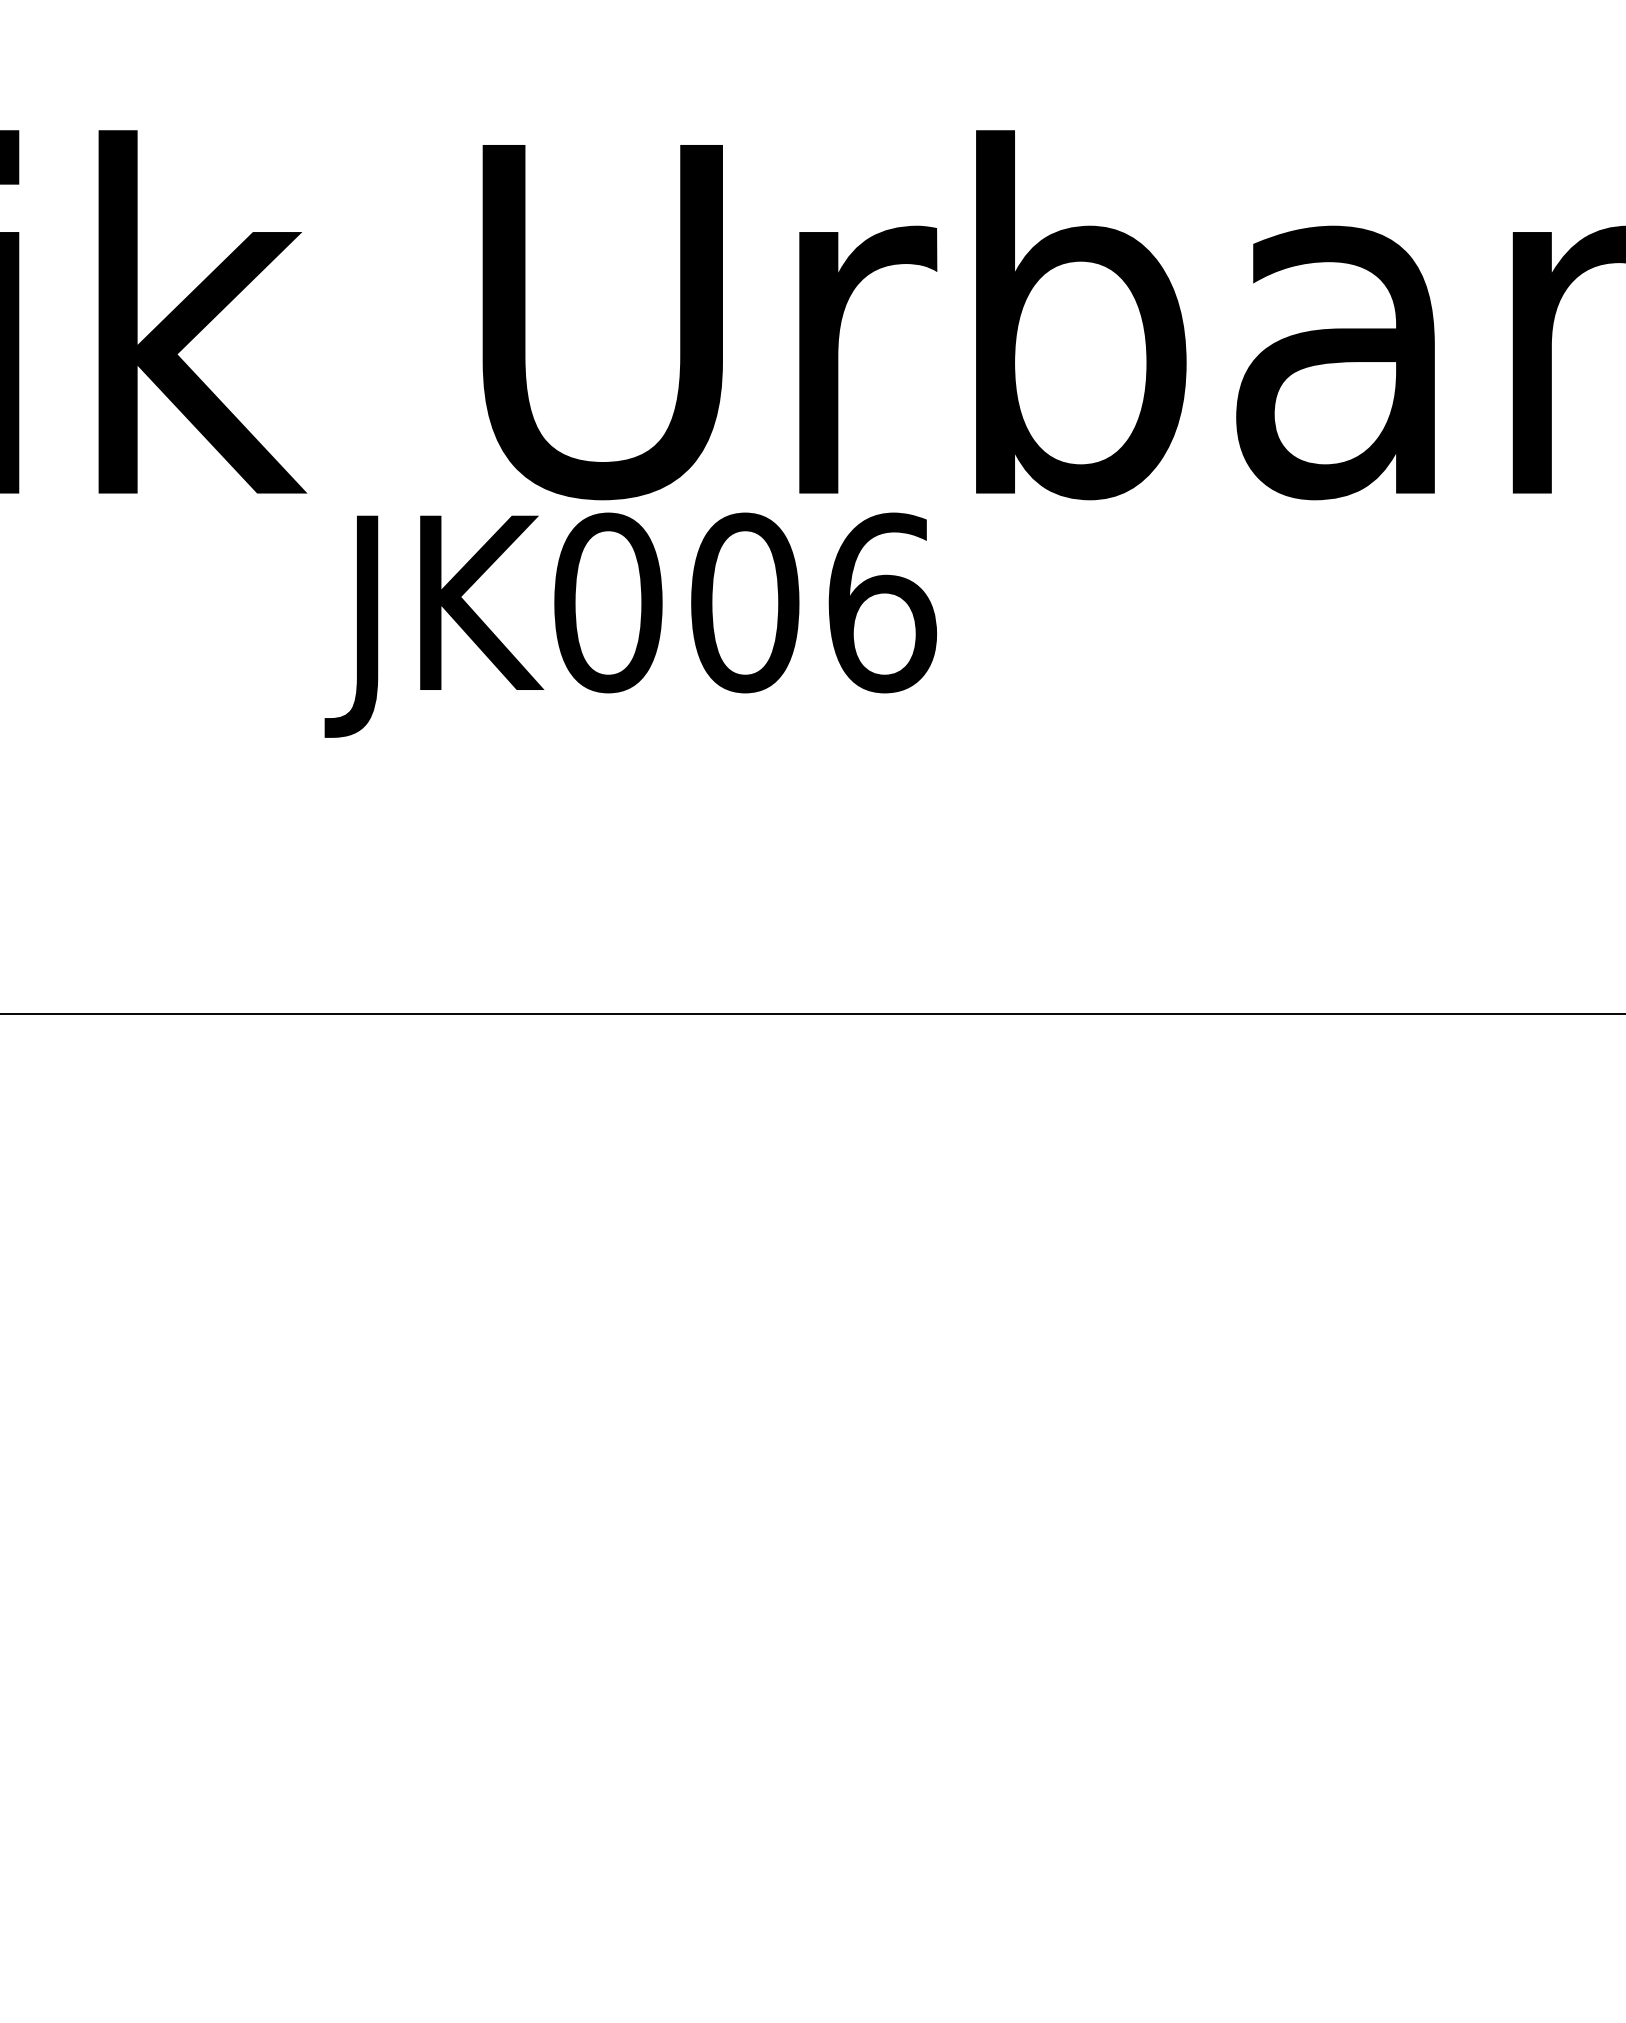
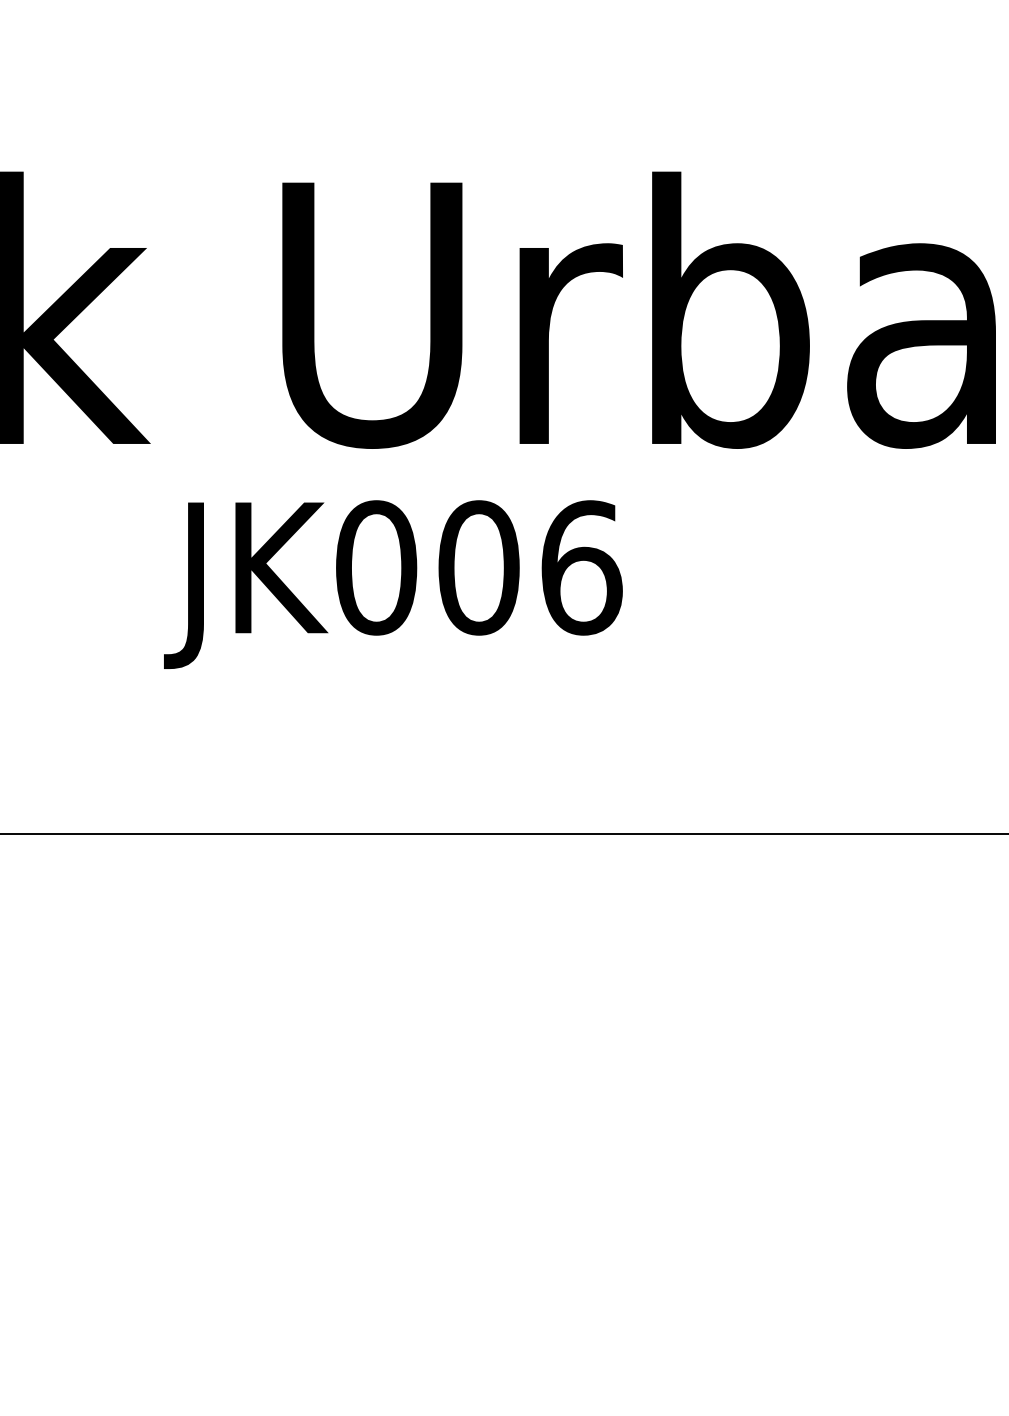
text: (630, 624) -> (393, 584), moved

